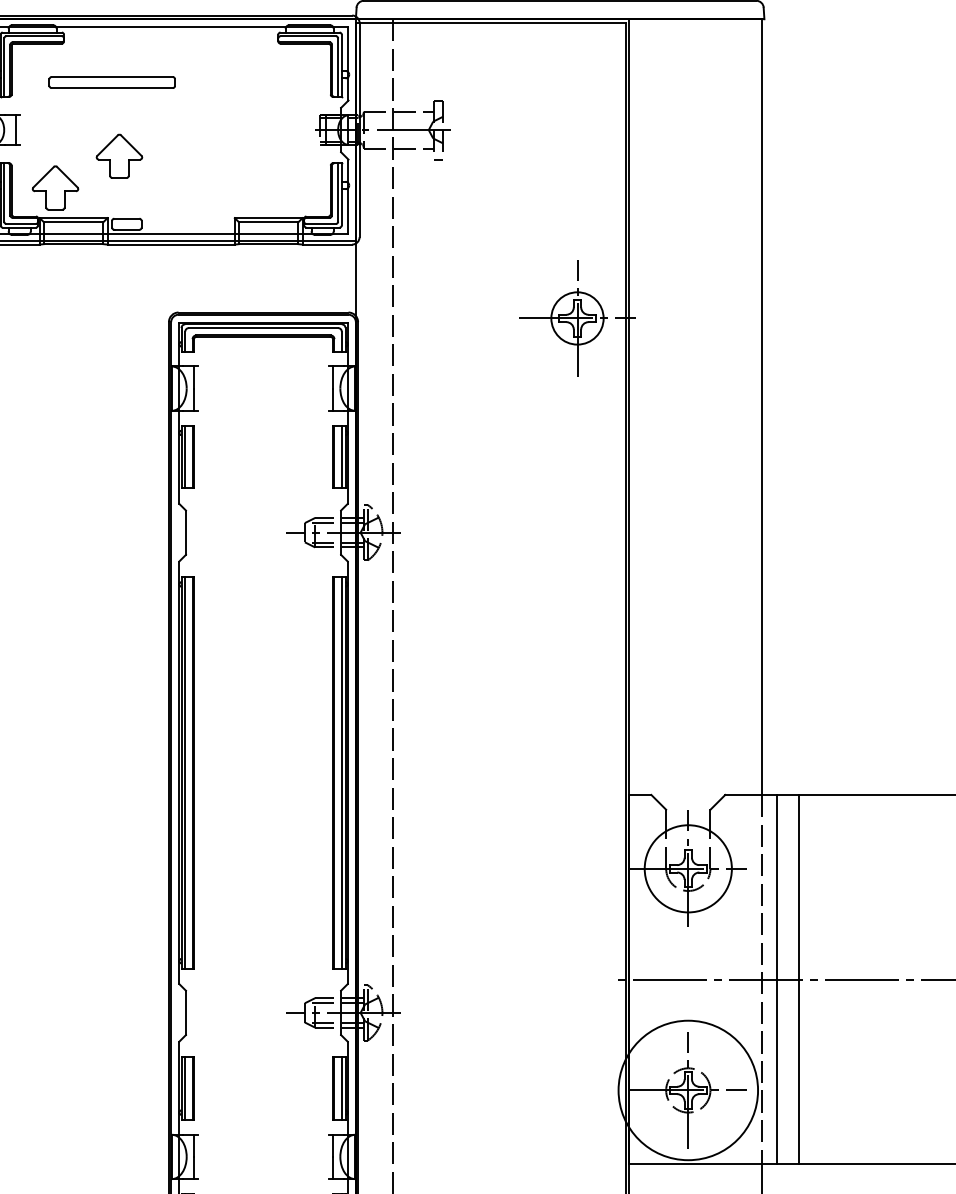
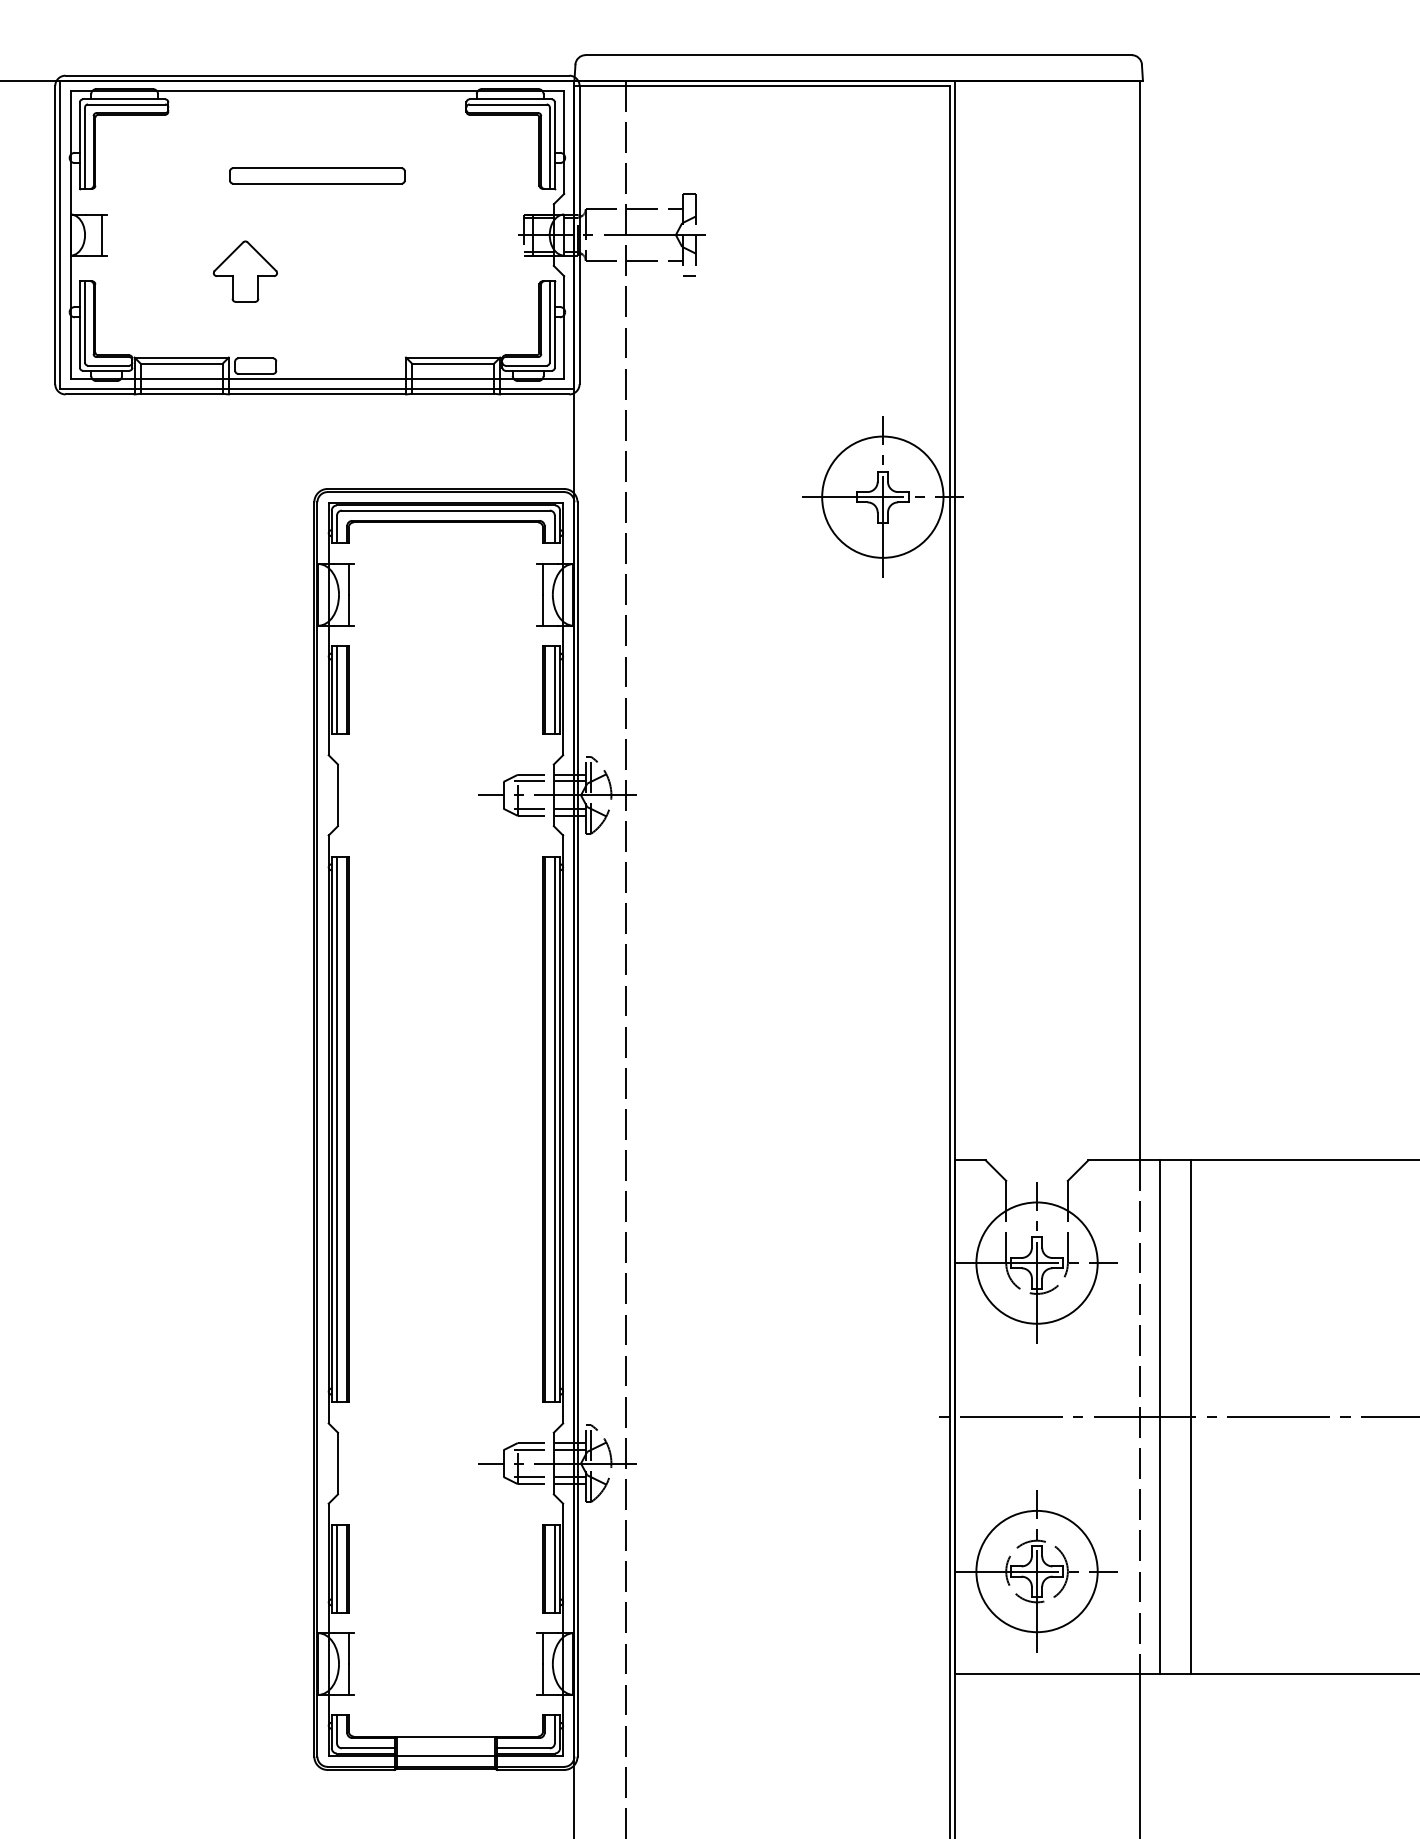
part: (112, 82) -> (317, 175), moved
part: (54, 187) -> (155, 315), removed
circle: (577, 317) -> (882, 496), size x1.67
circle: (687, 1090) -> (1036, 1571), size x0.62

